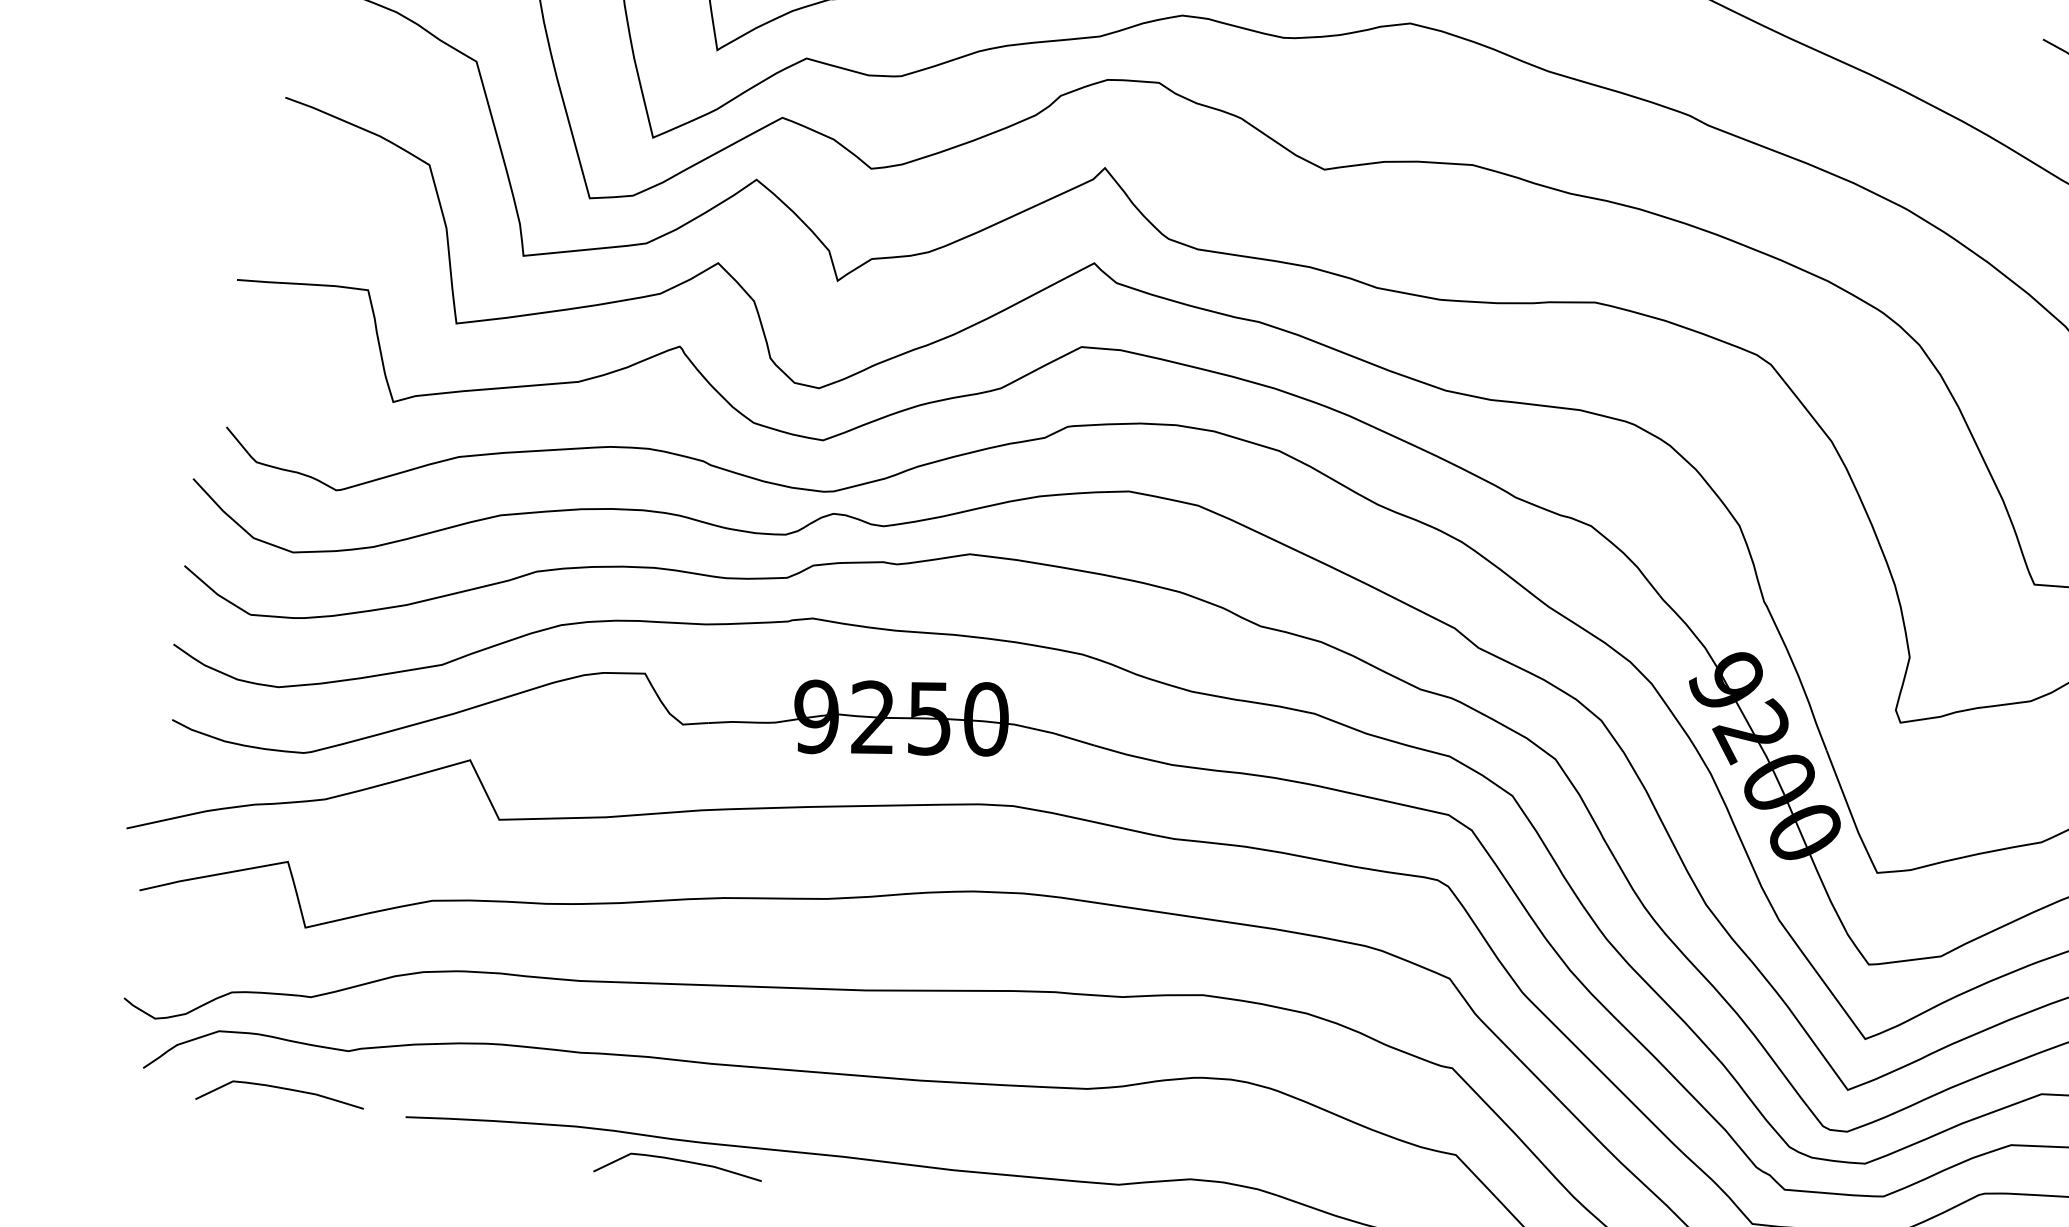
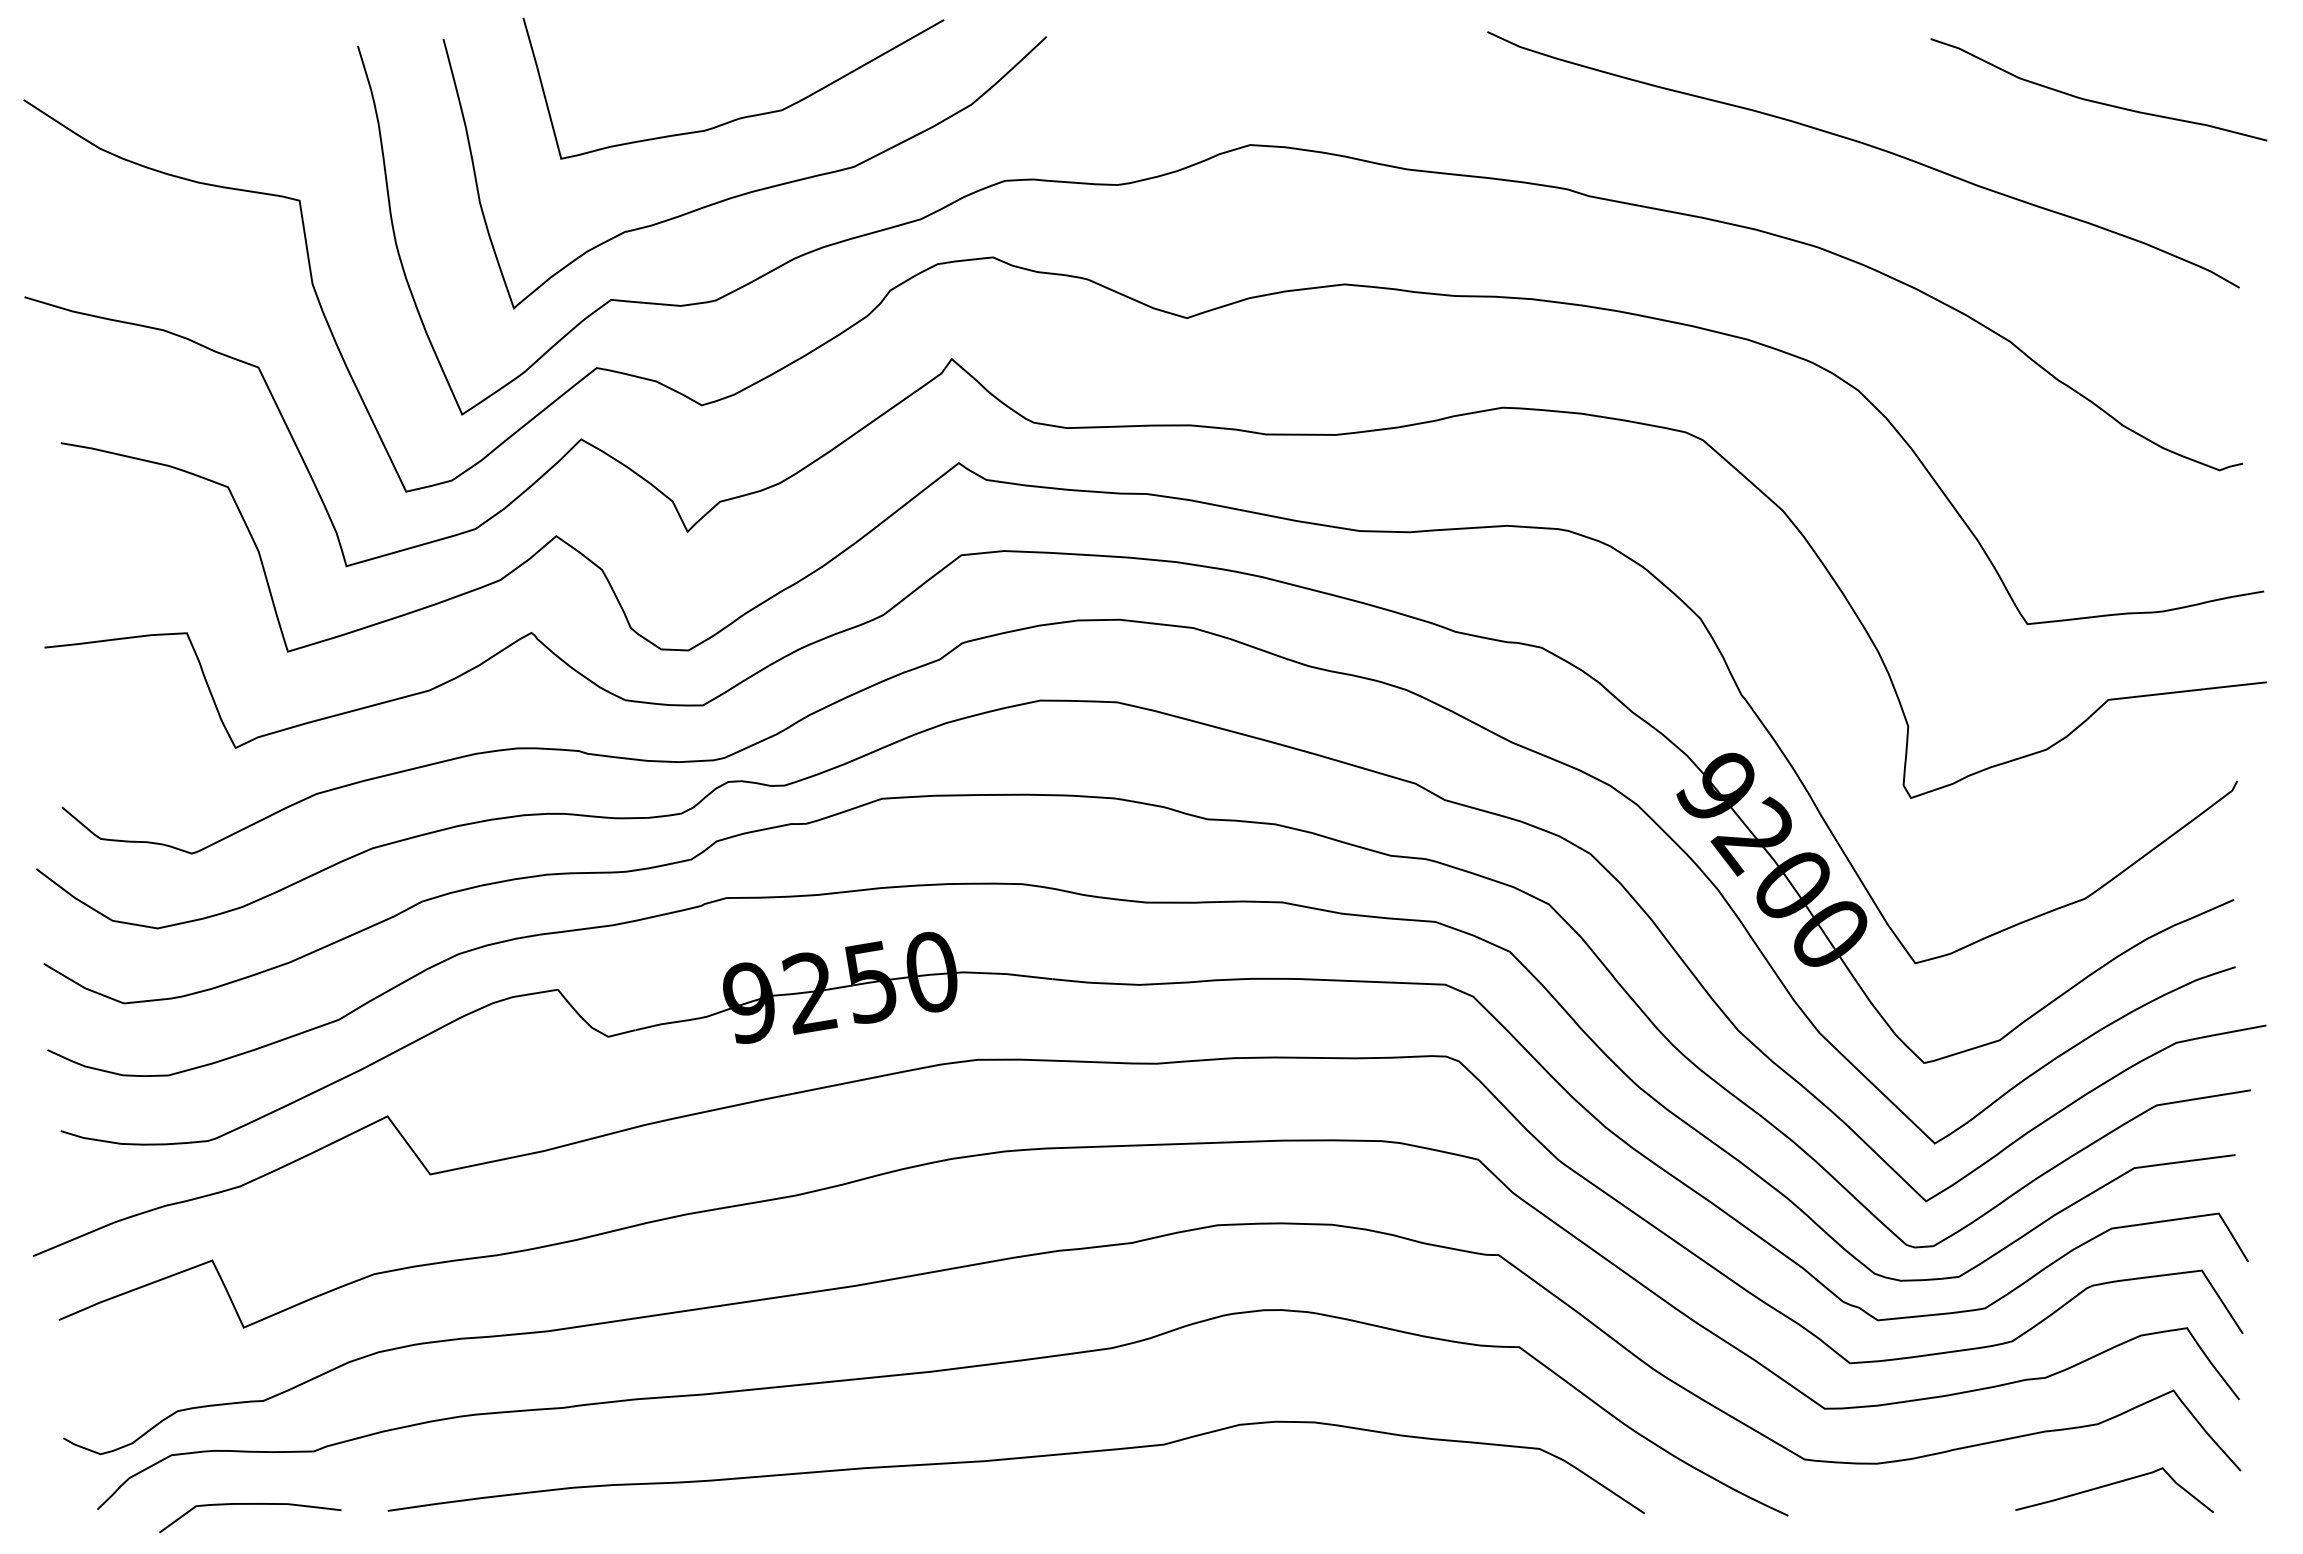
curve: (680, 1161) -> (690, 1504), removed

